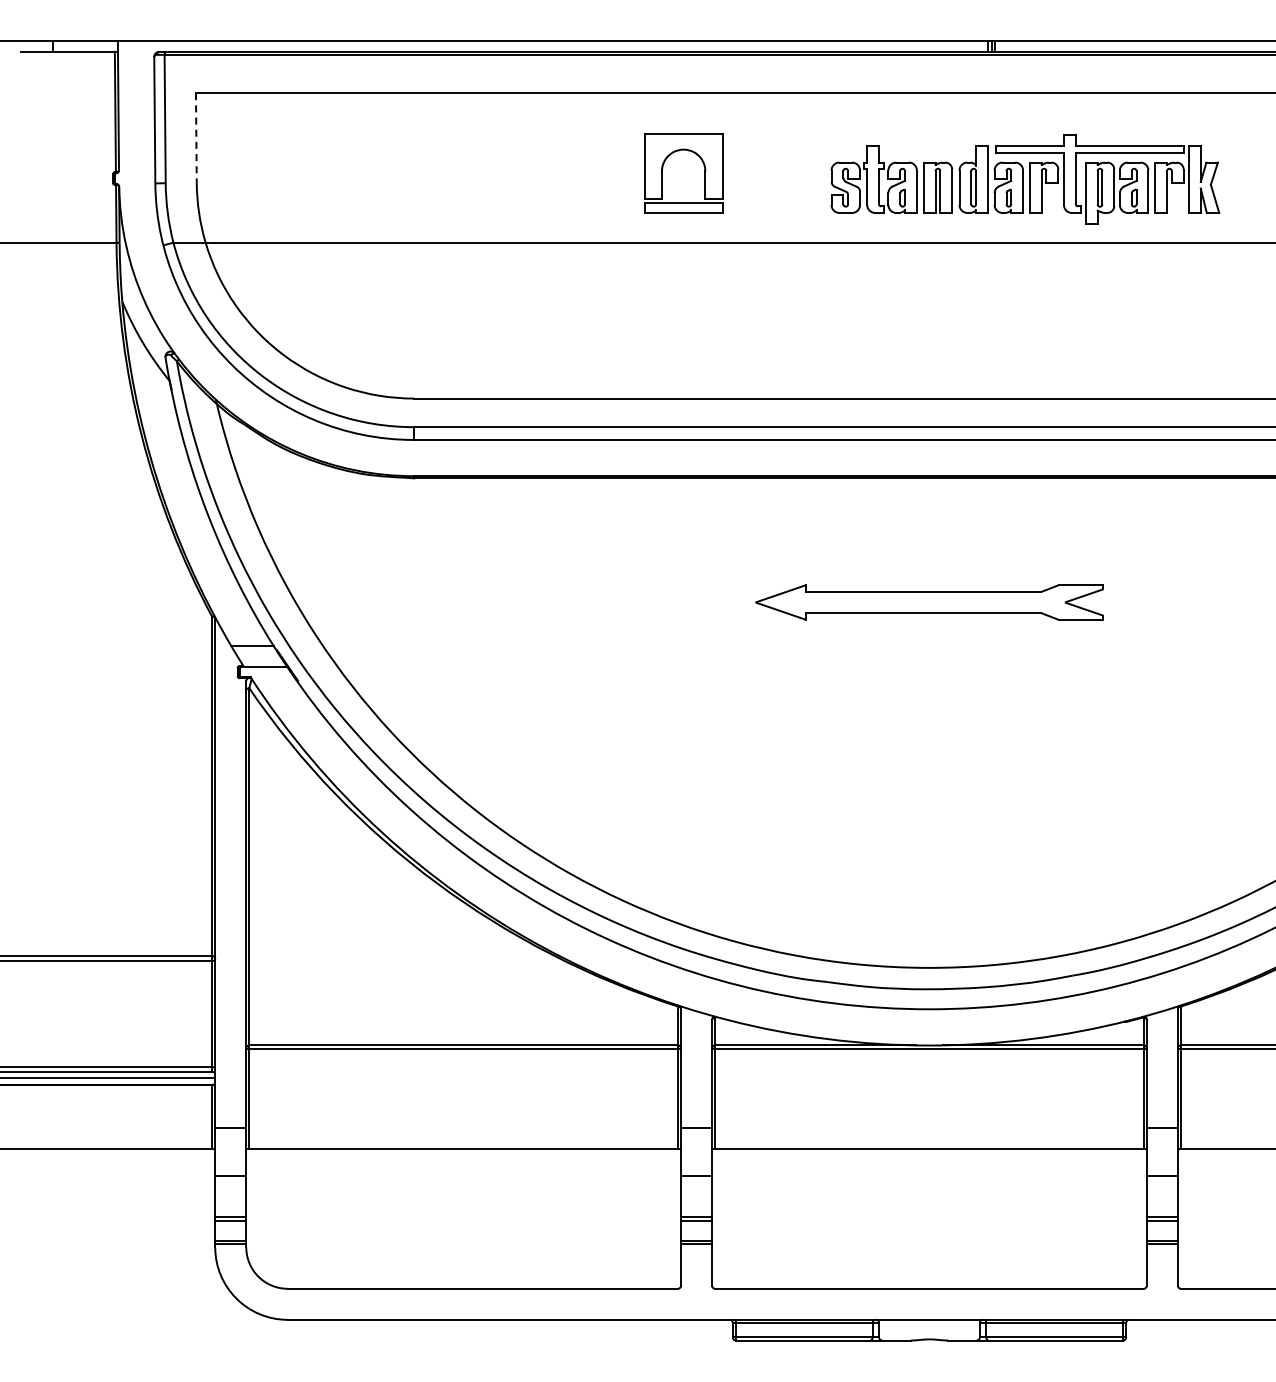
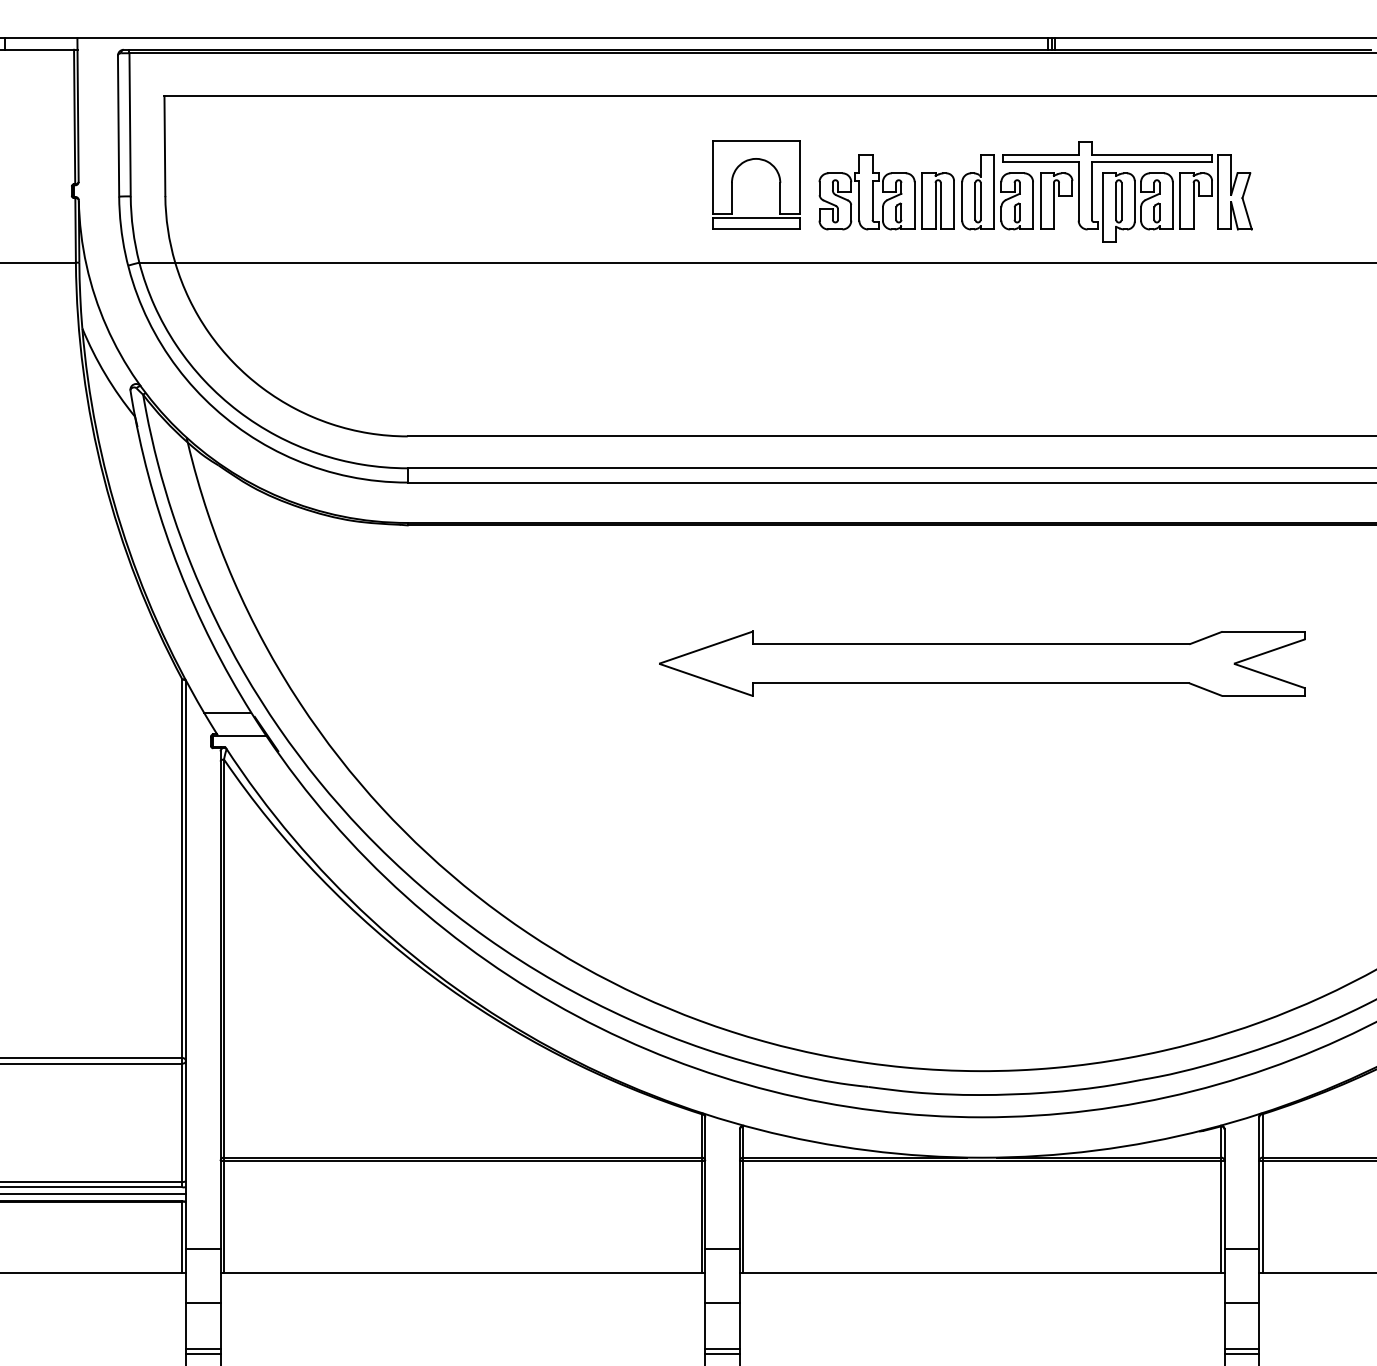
line: (196, 138) -> (165, 146), dashed -> solid
part: (663, 168) -> (733, 179), moved
part: (1025, 179) -> (1035, 192), moved
part: (929, 602) -> (982, 663), size x1.67

